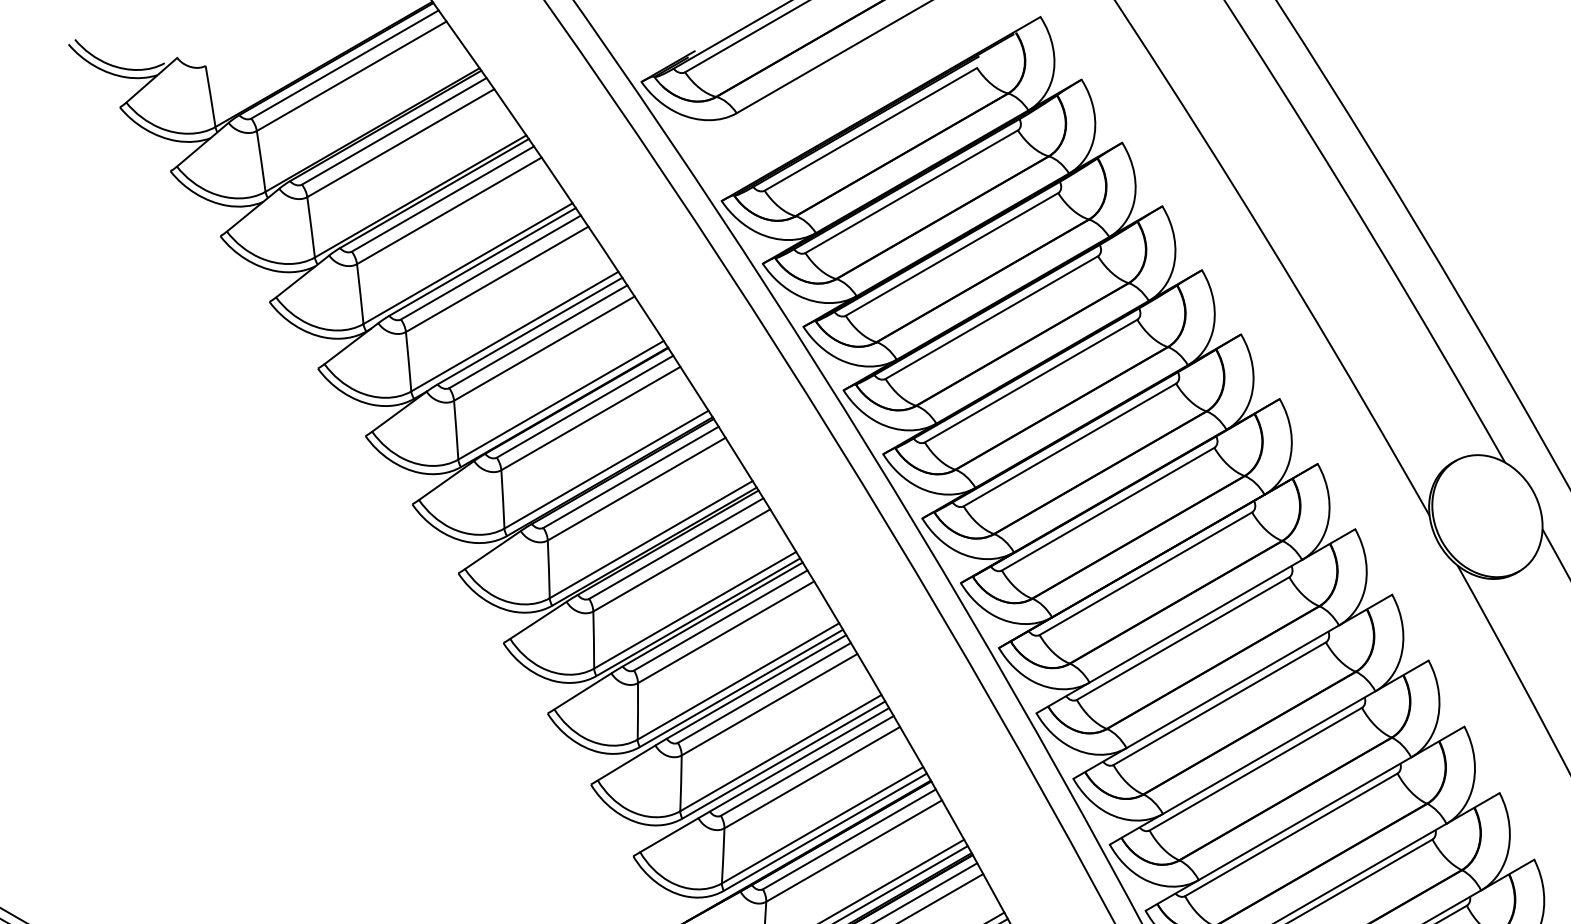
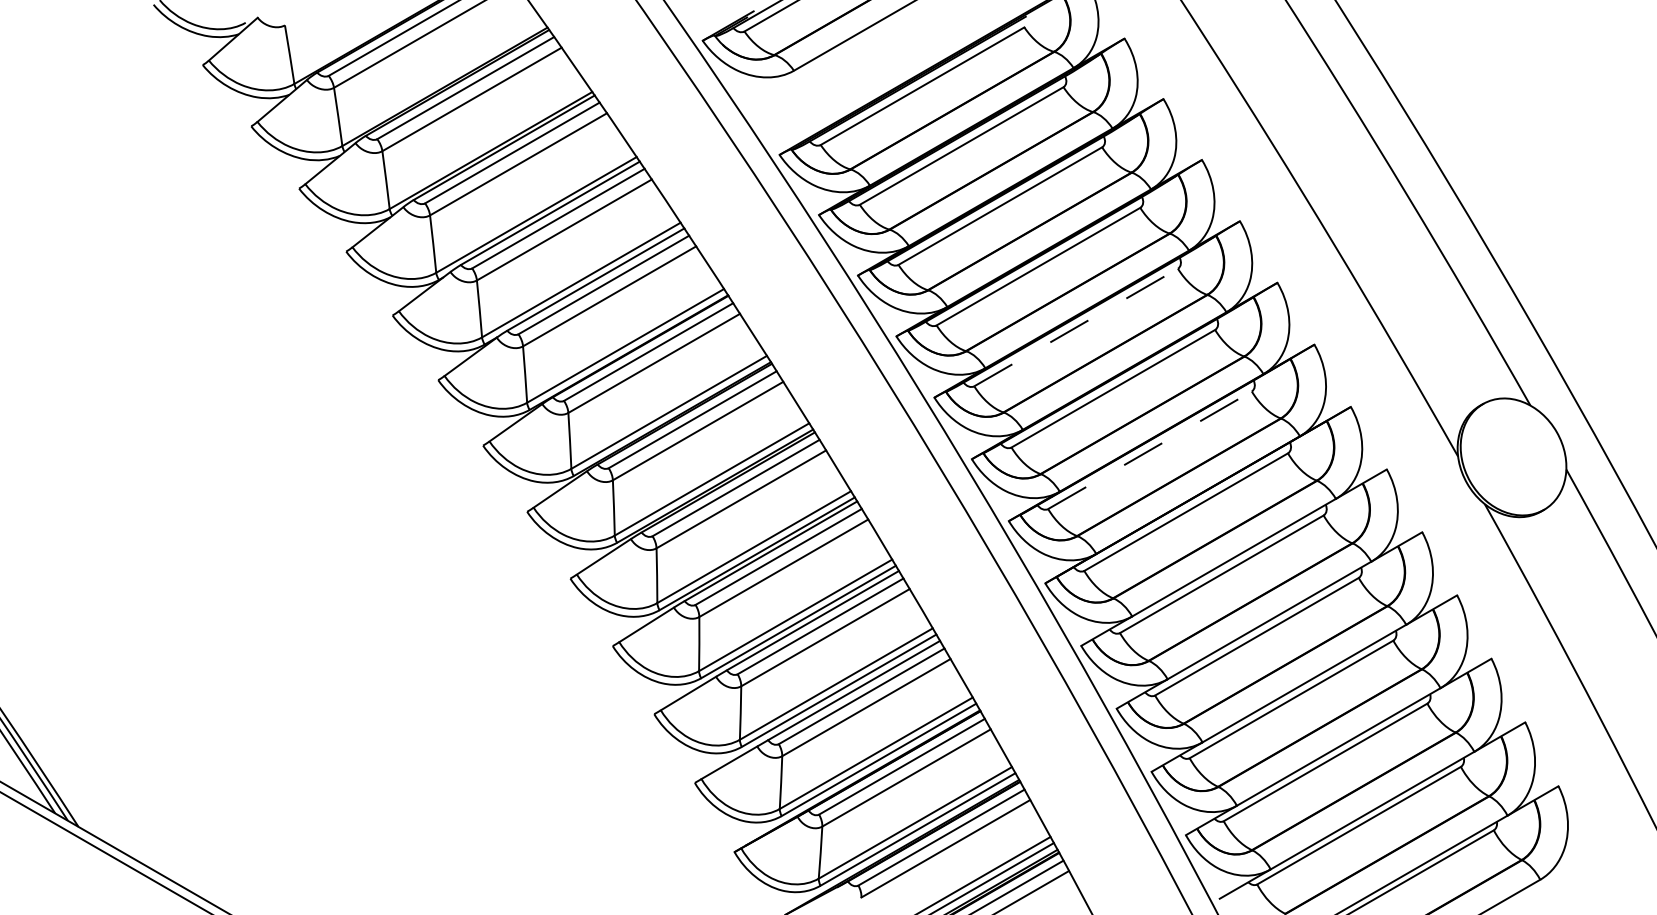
line: (1031, 381) -> (1076, 327), solid -> dashed
line: (1108, 509) -> (1150, 450), solid -> dashed

